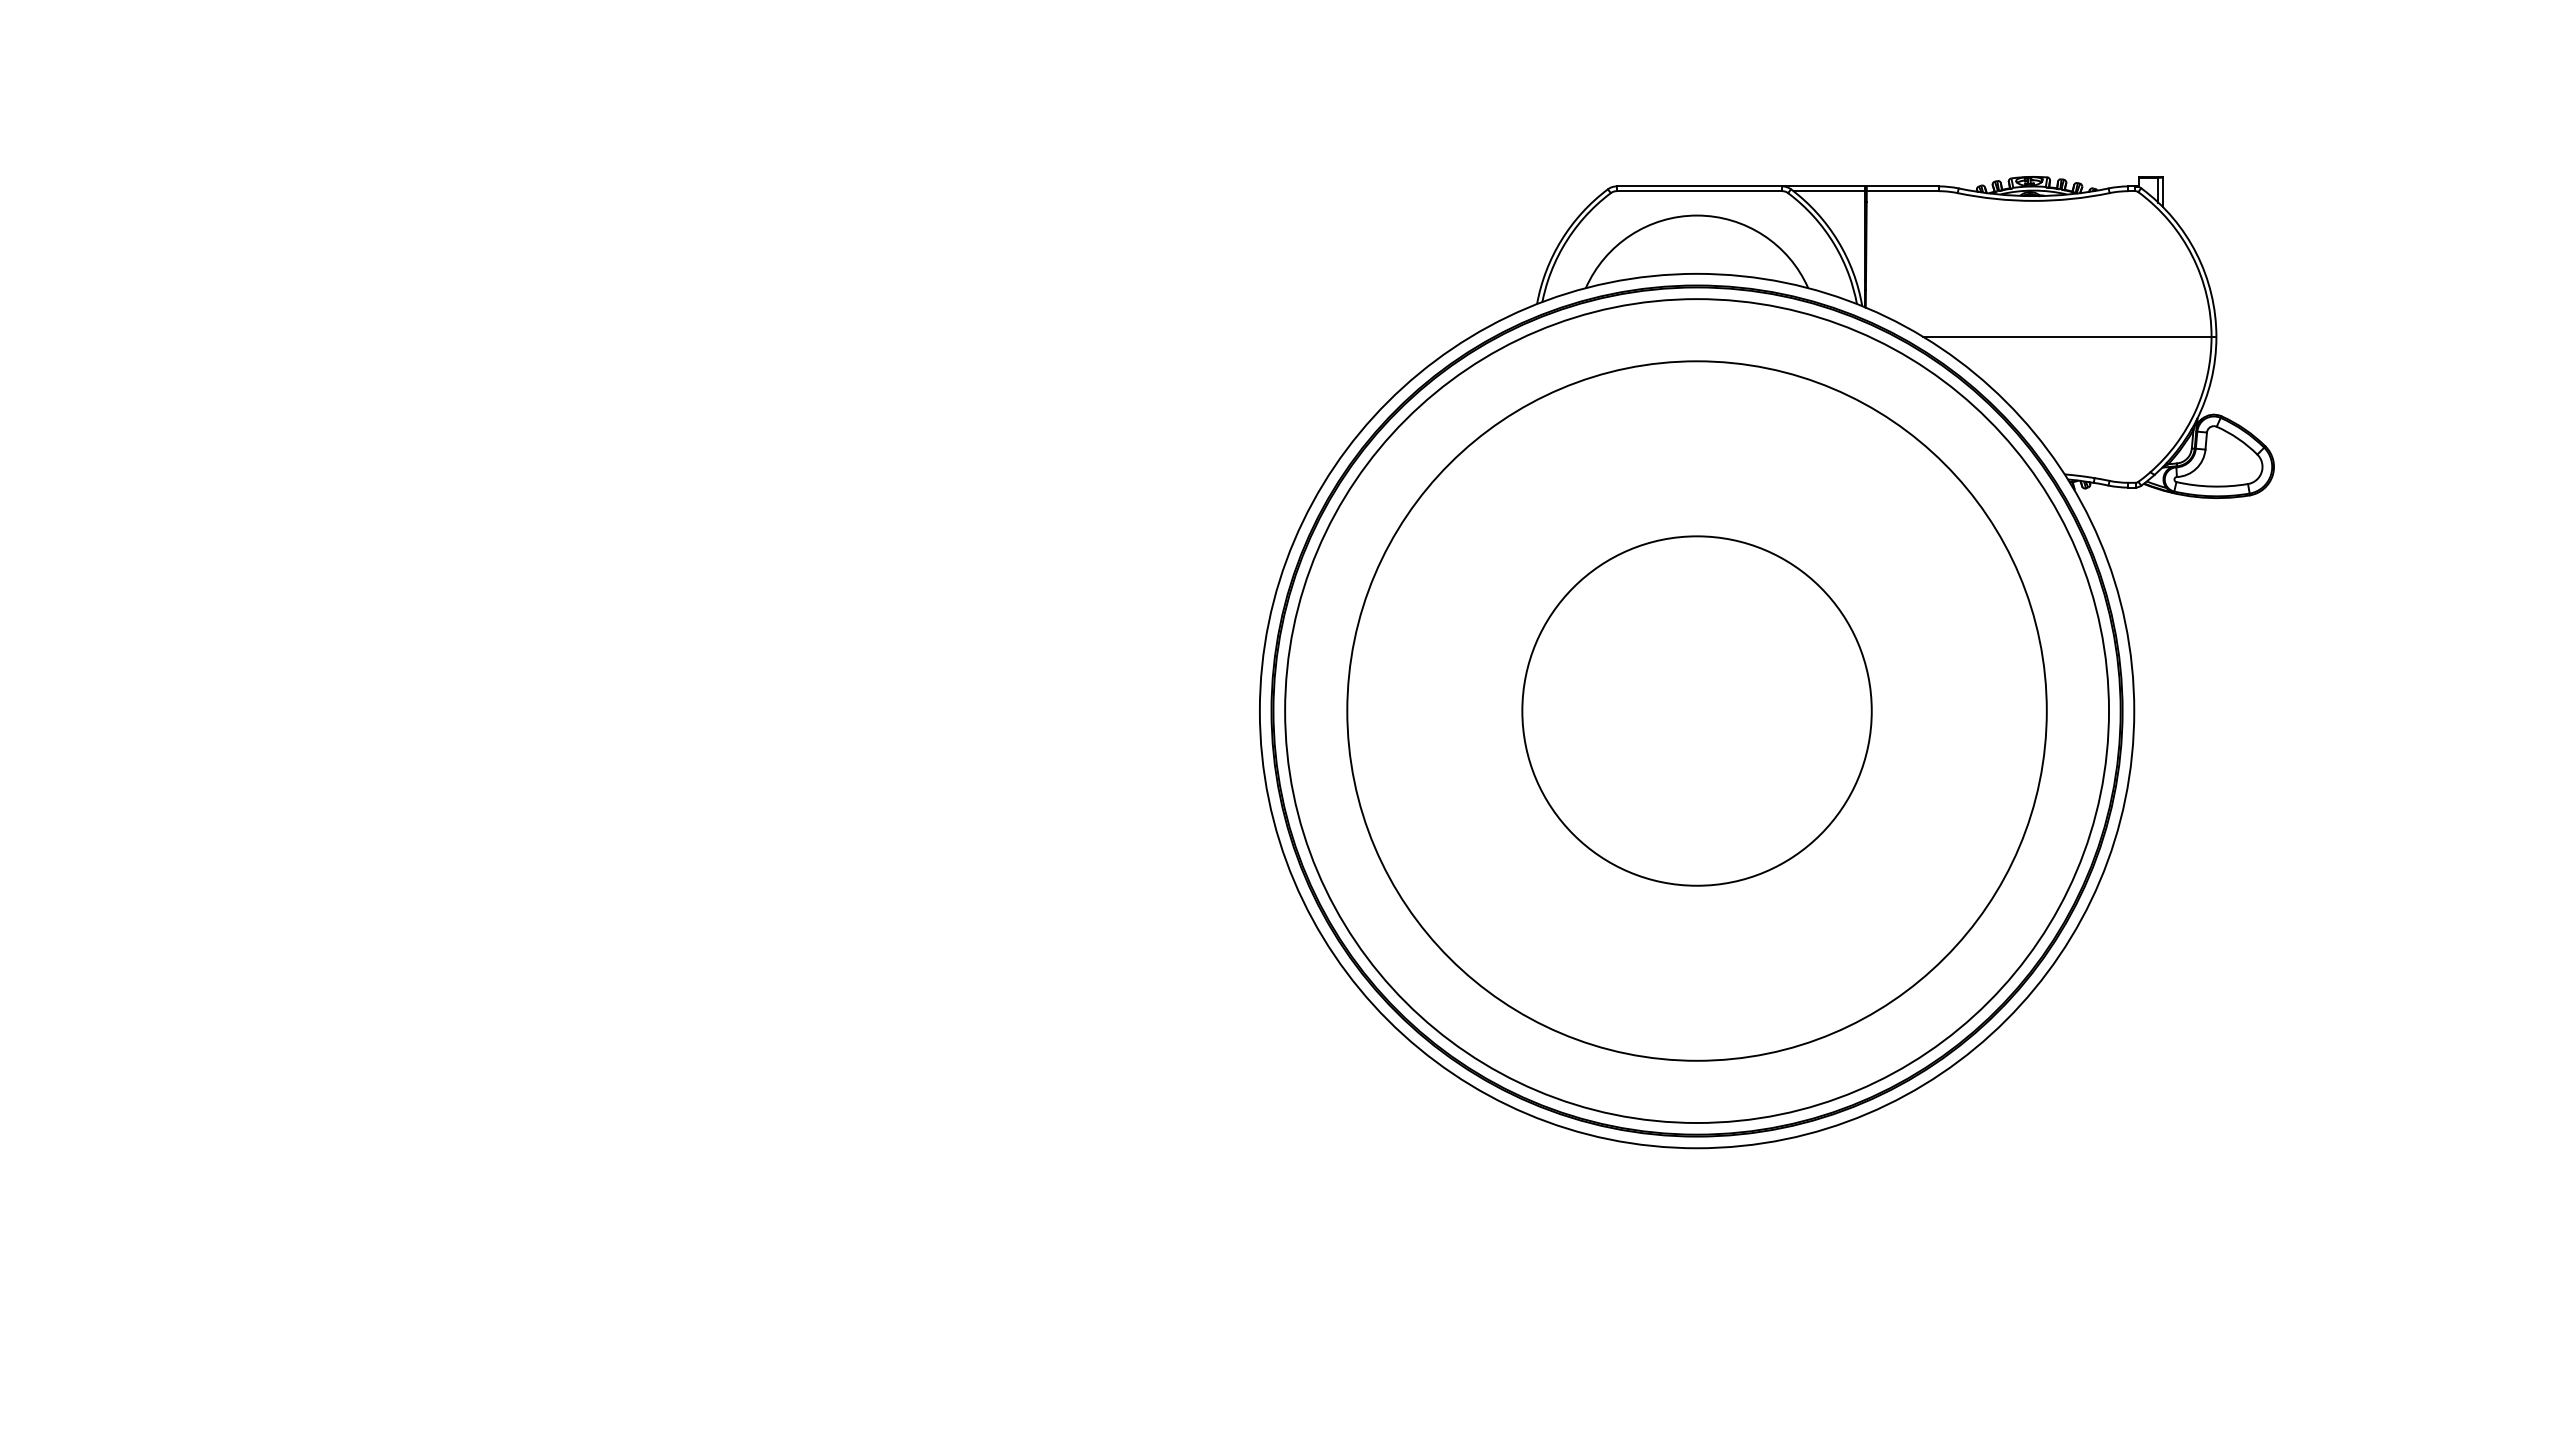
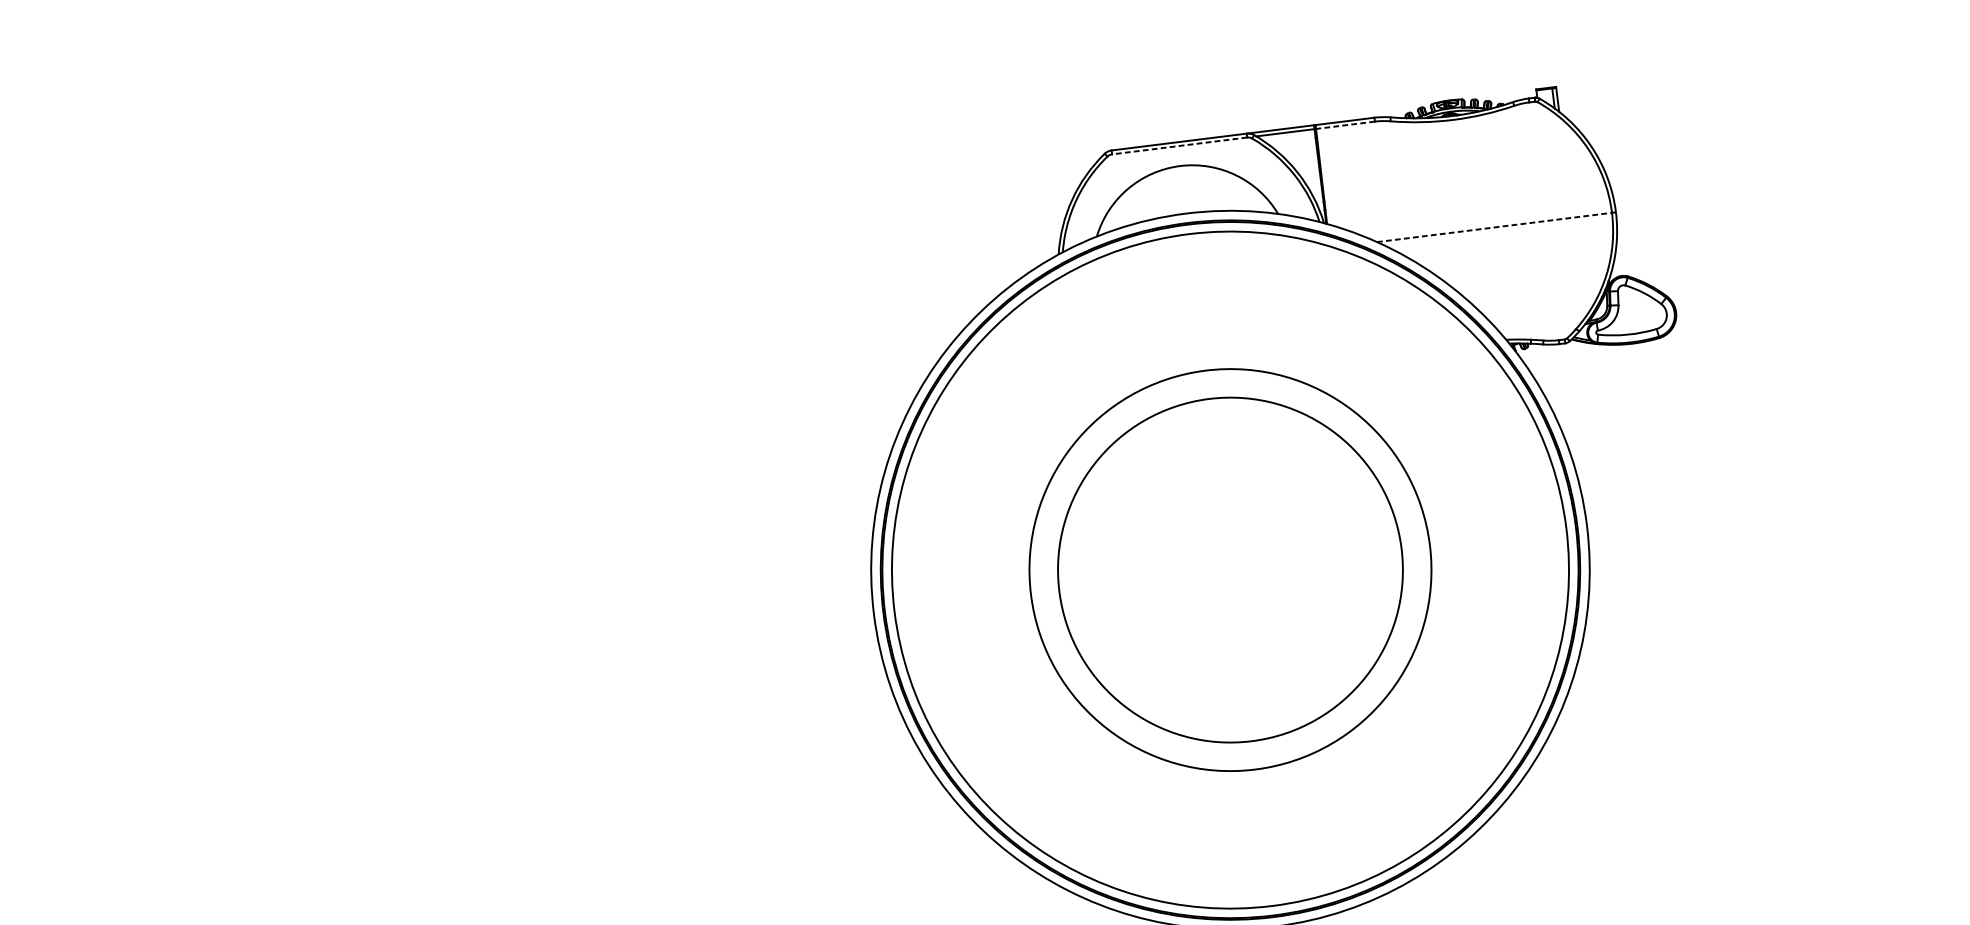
line: (1699, 191) -> (1179, 146), solid -> dashed
line: (1902, 191) -> (1345, 125), solid -> dashed
line: (2069, 337) -> (1496, 227), solid -> dashed
circle: (1696, 710) -> (1229, 569), size x0.6
circle: (1696, 710) -> (1229, 569), size x1.4

